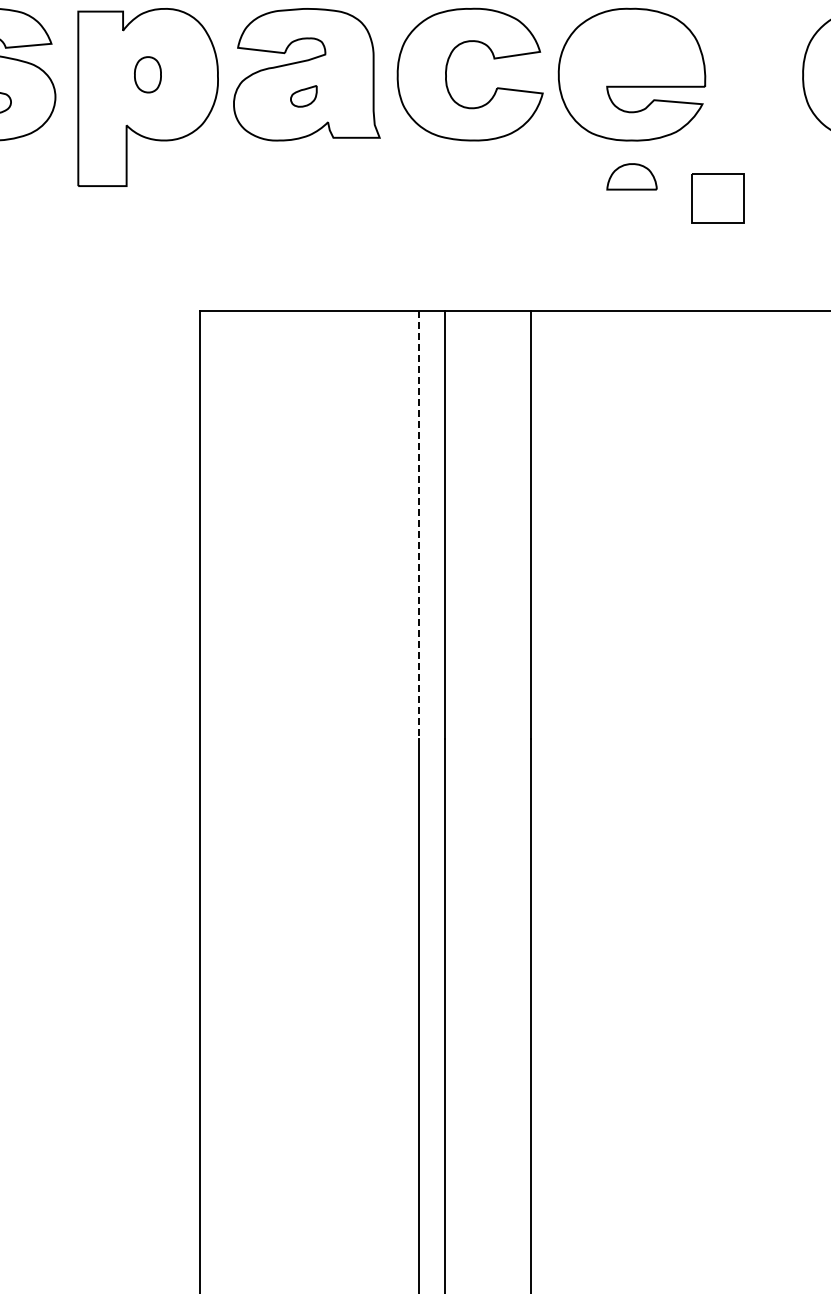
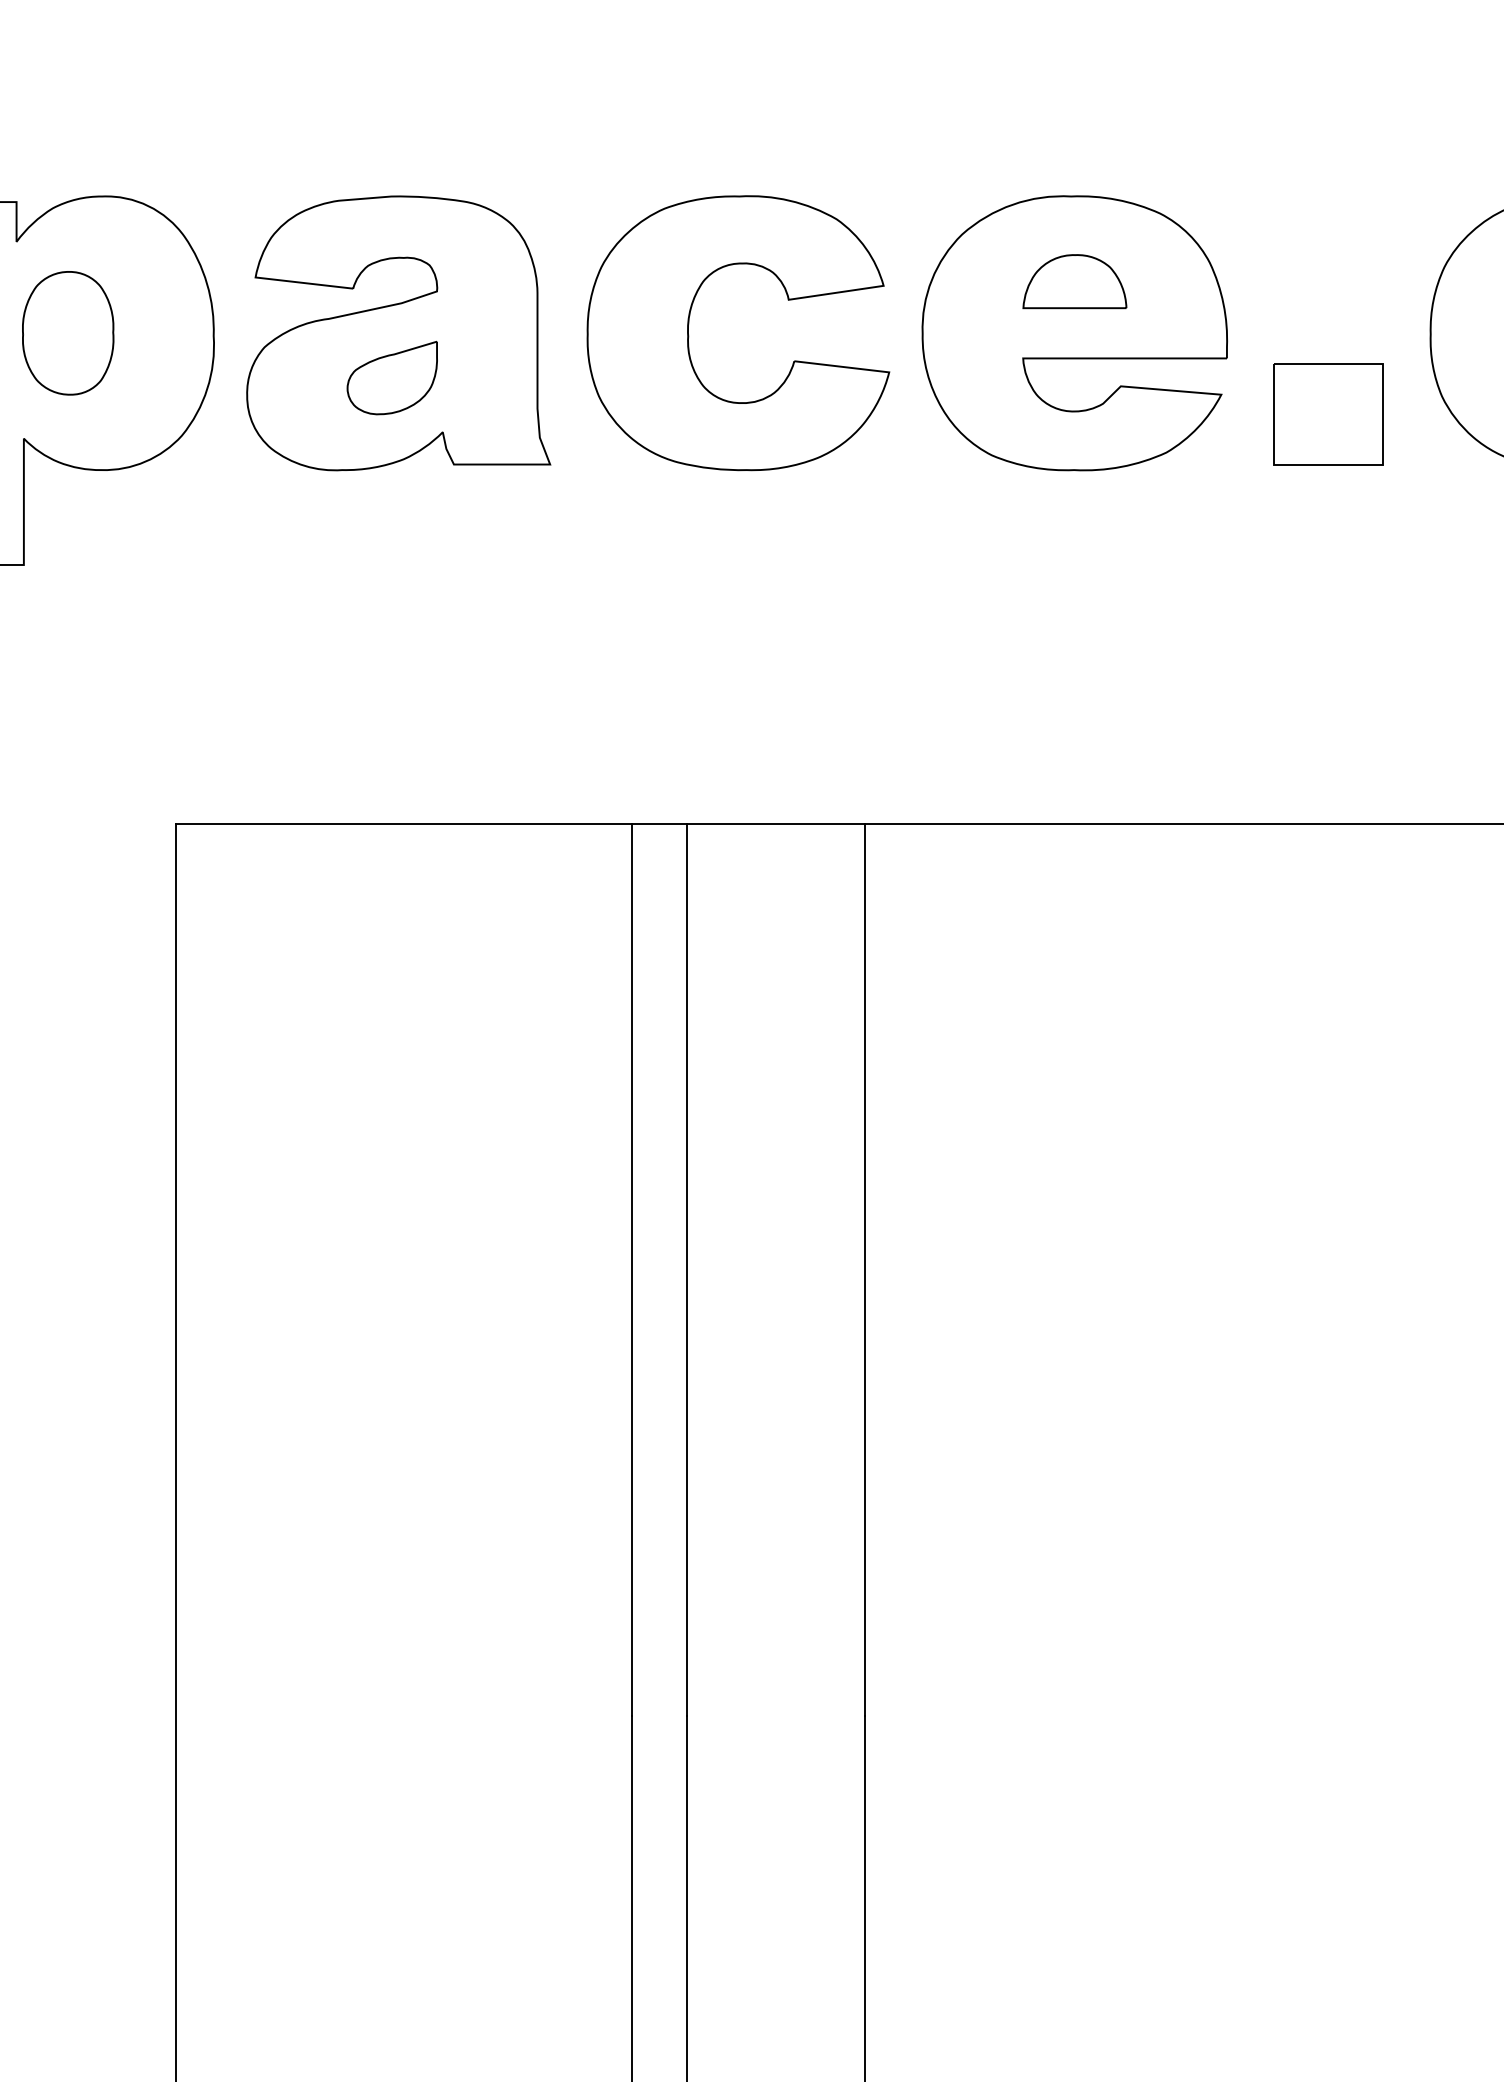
part: (147, 74) -> (67, 332), size x1.67
part: (303, 96) -> (391, 378), size x1.67
part: (631, 176) -> (1073, 280), moved
part: (717, 198) -> (1327, 413), moved
line: (419, 525) -> (632, 1270), dashed -> solid

